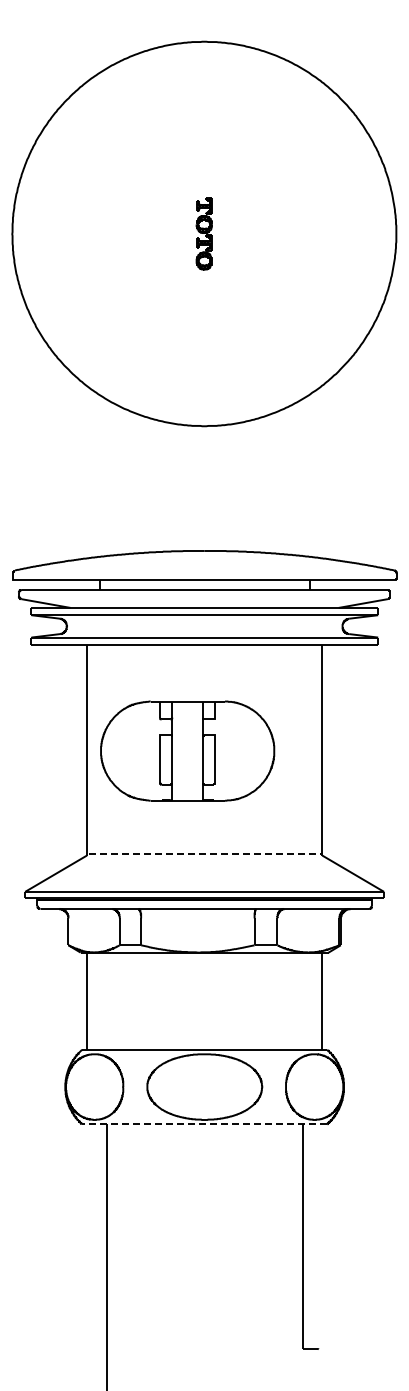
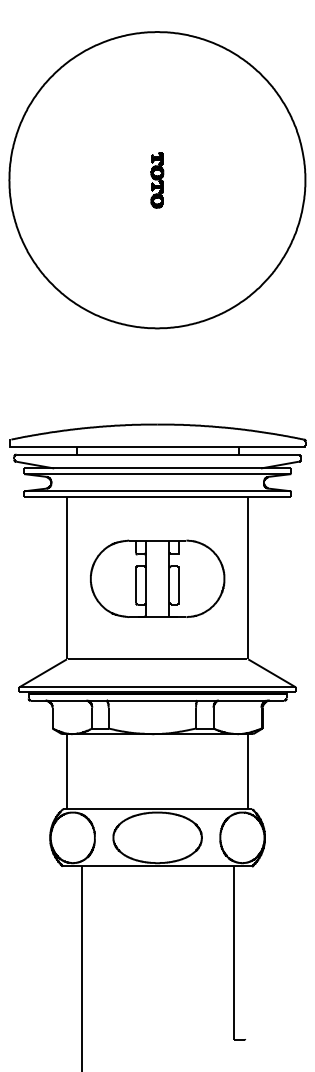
part: (187, 750) -> (157, 578), moved
line: (205, 854) -> (158, 658), dashed -> solid
line: (204, 1124) -> (157, 866), dashed -> solid

